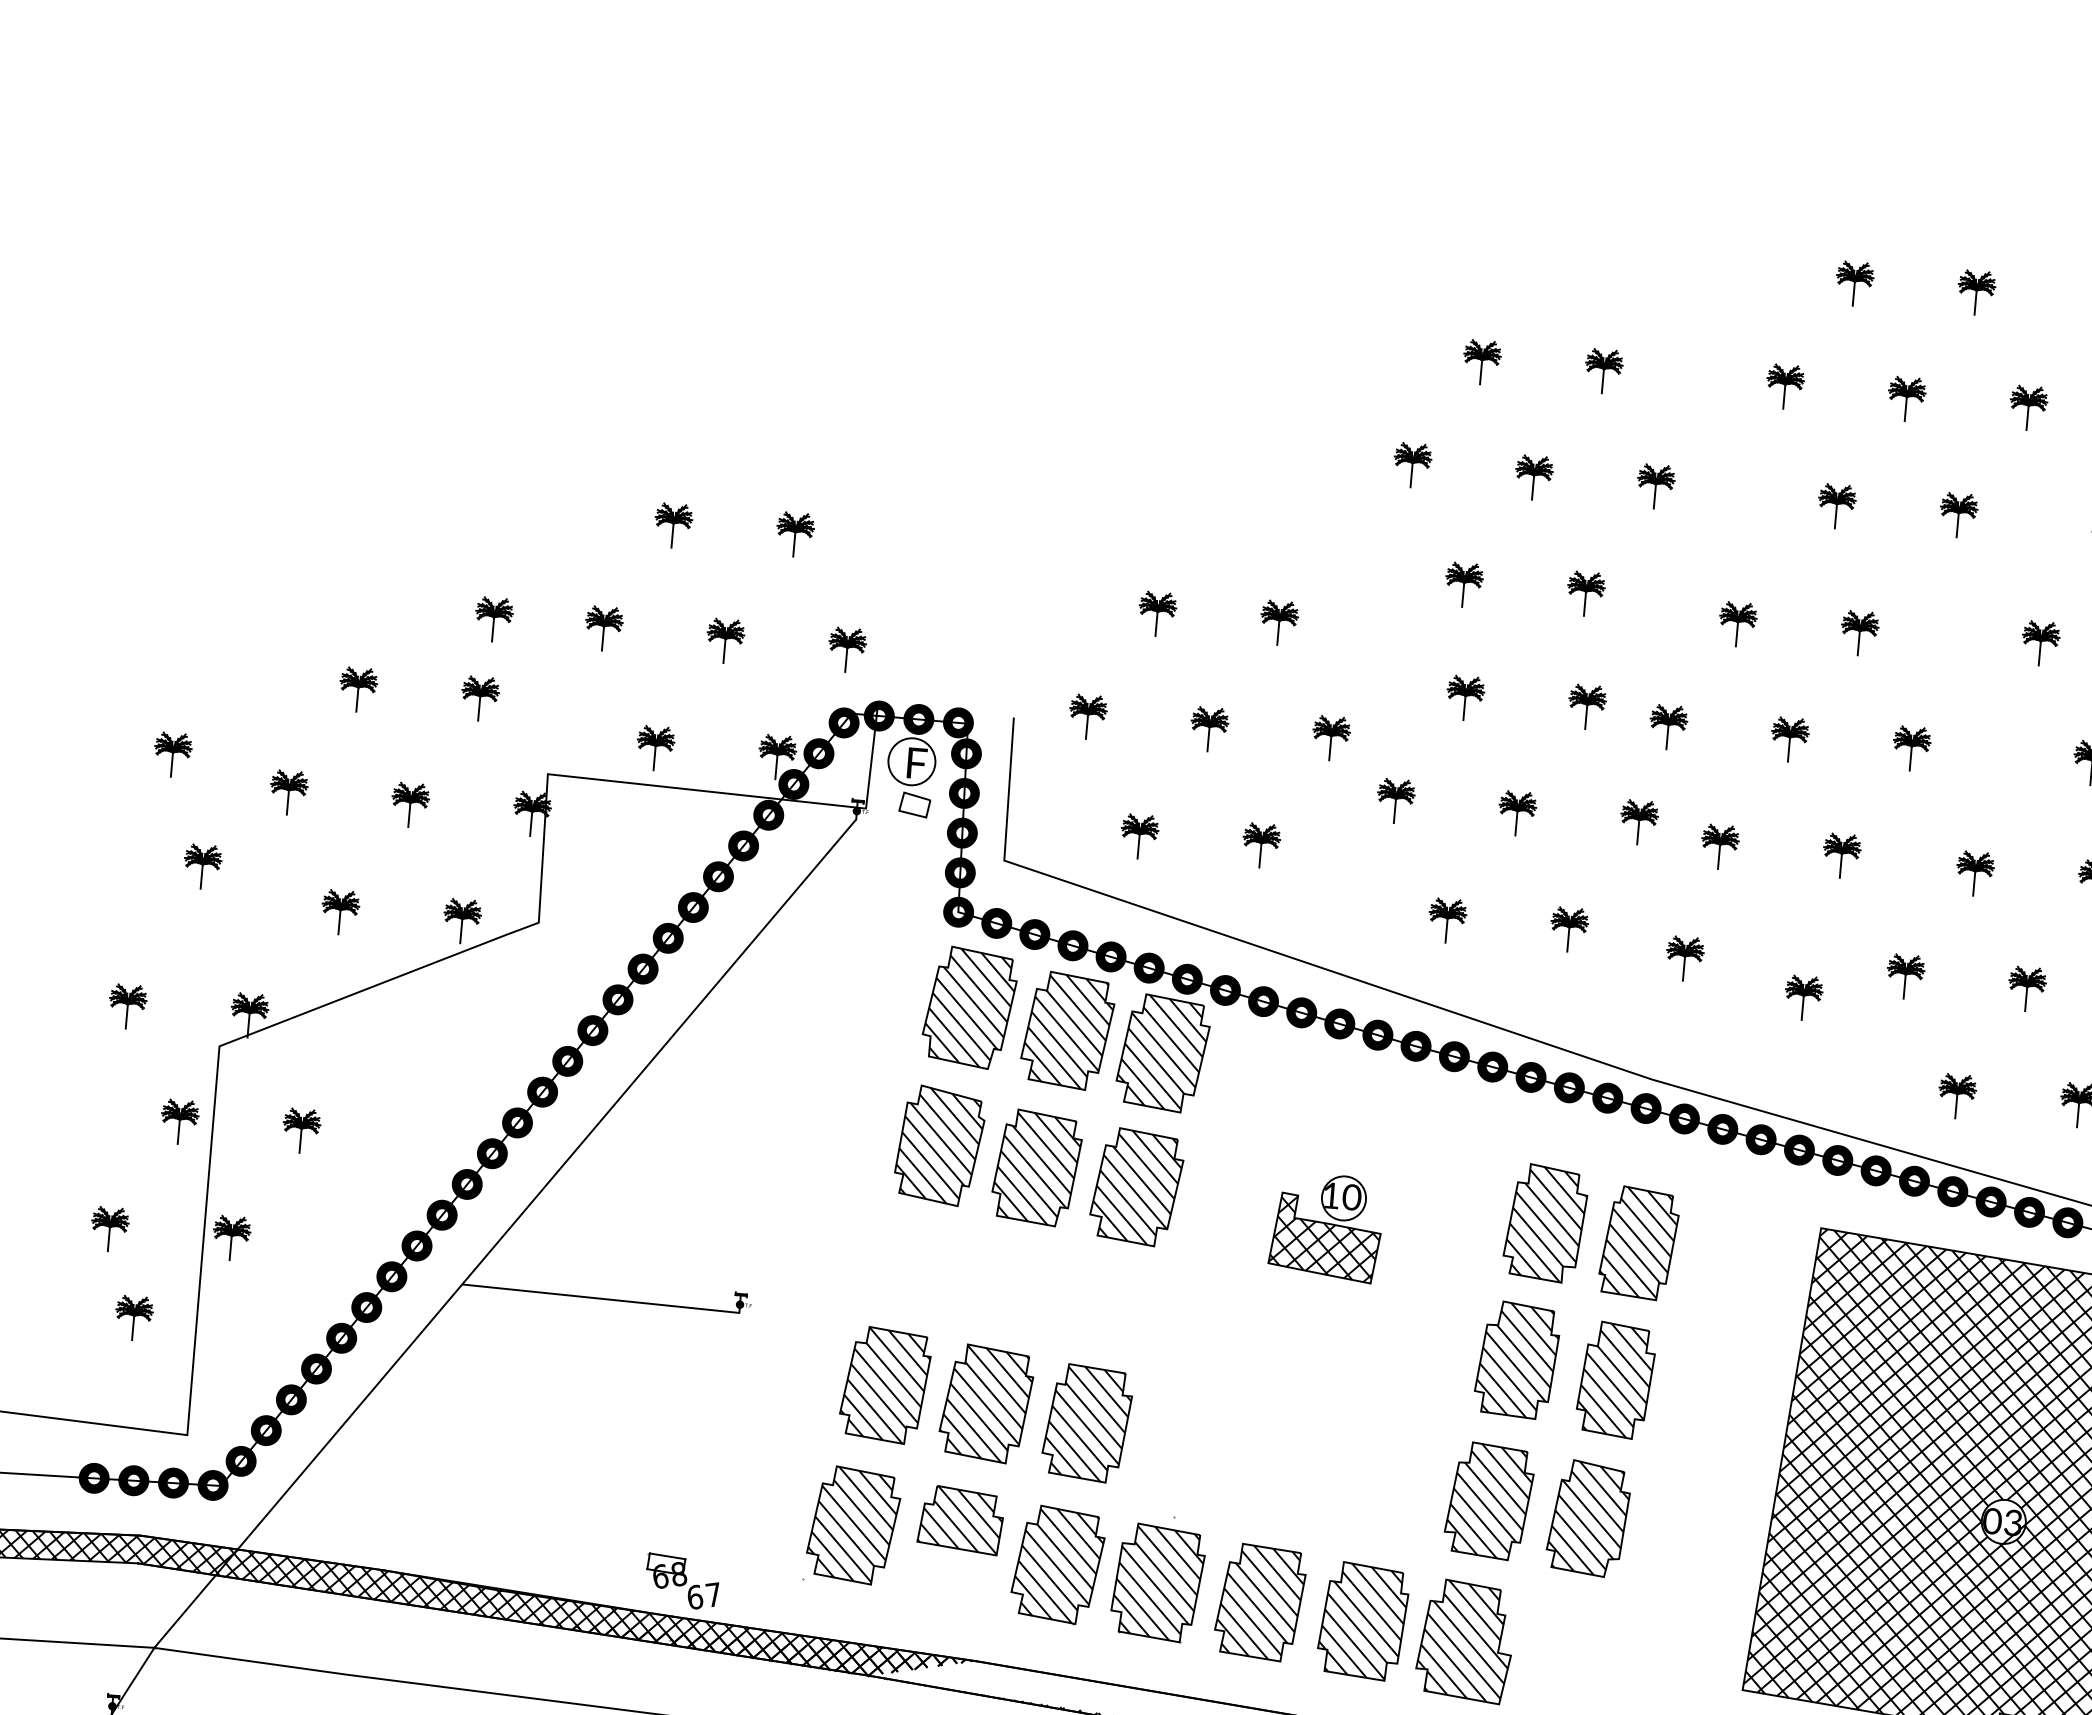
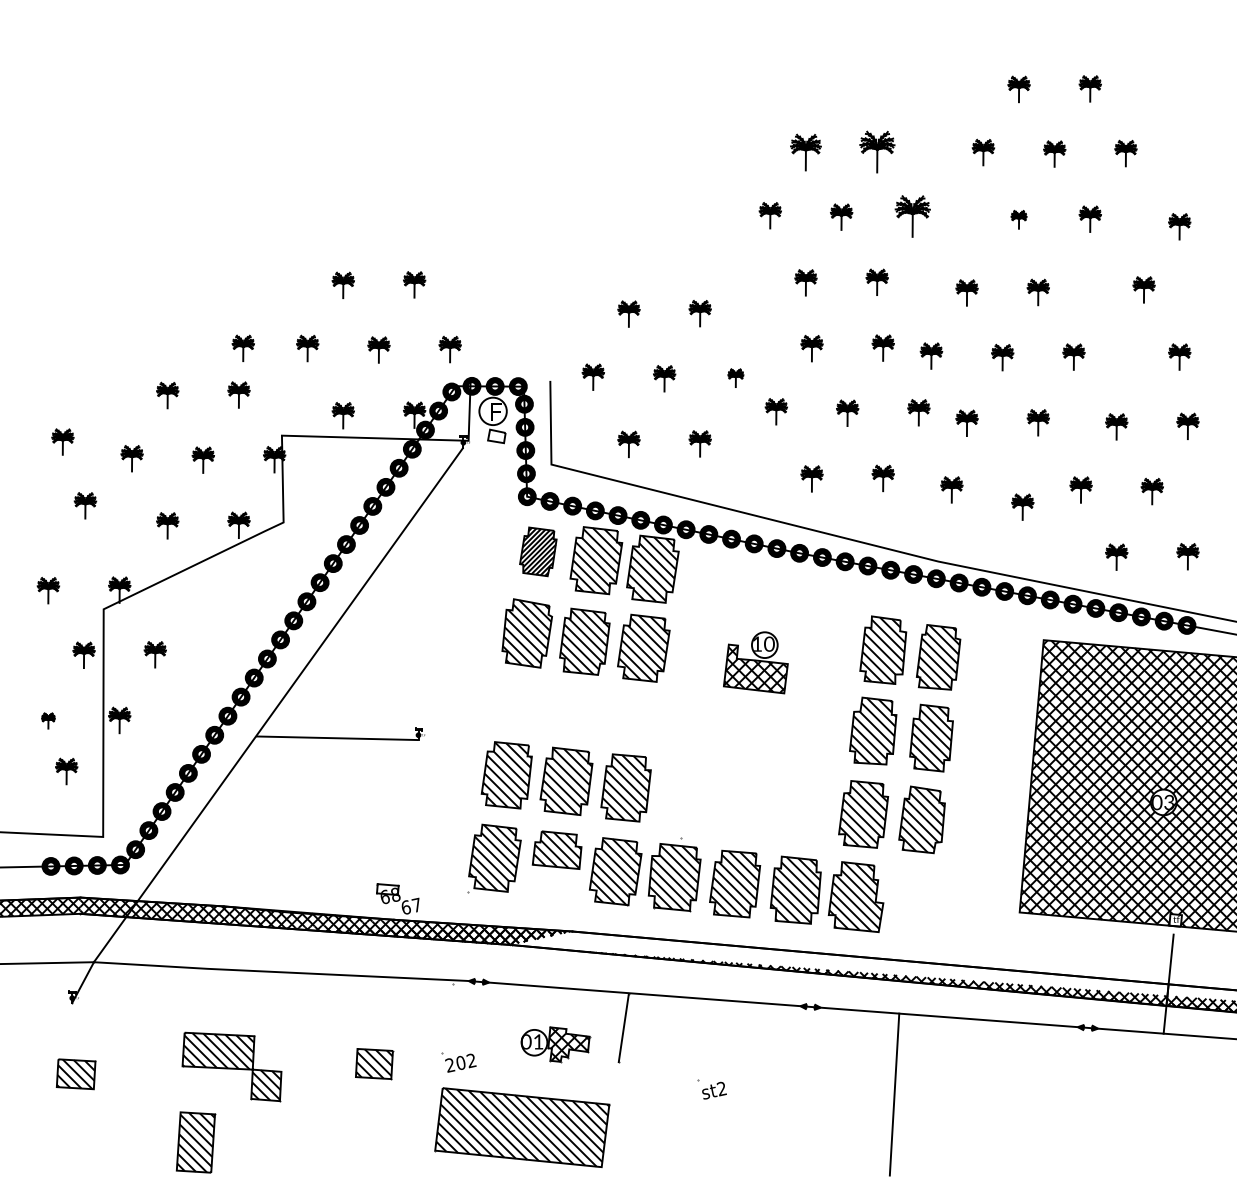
part: (1481, 362) -> (805, 152), size x1.4
part: (1602, 370) -> (876, 151), size x1.6
part: (1655, 486) -> (912, 216), size x1.6
part: (1835, 506) -> (1018, 219), size x0.7
part: (1330, 737) -> (735, 377), size x0.7
part: (970, 1007) -> (538, 551), size x0.7
part: (109, 1228) -> (48, 720), size x0.6

